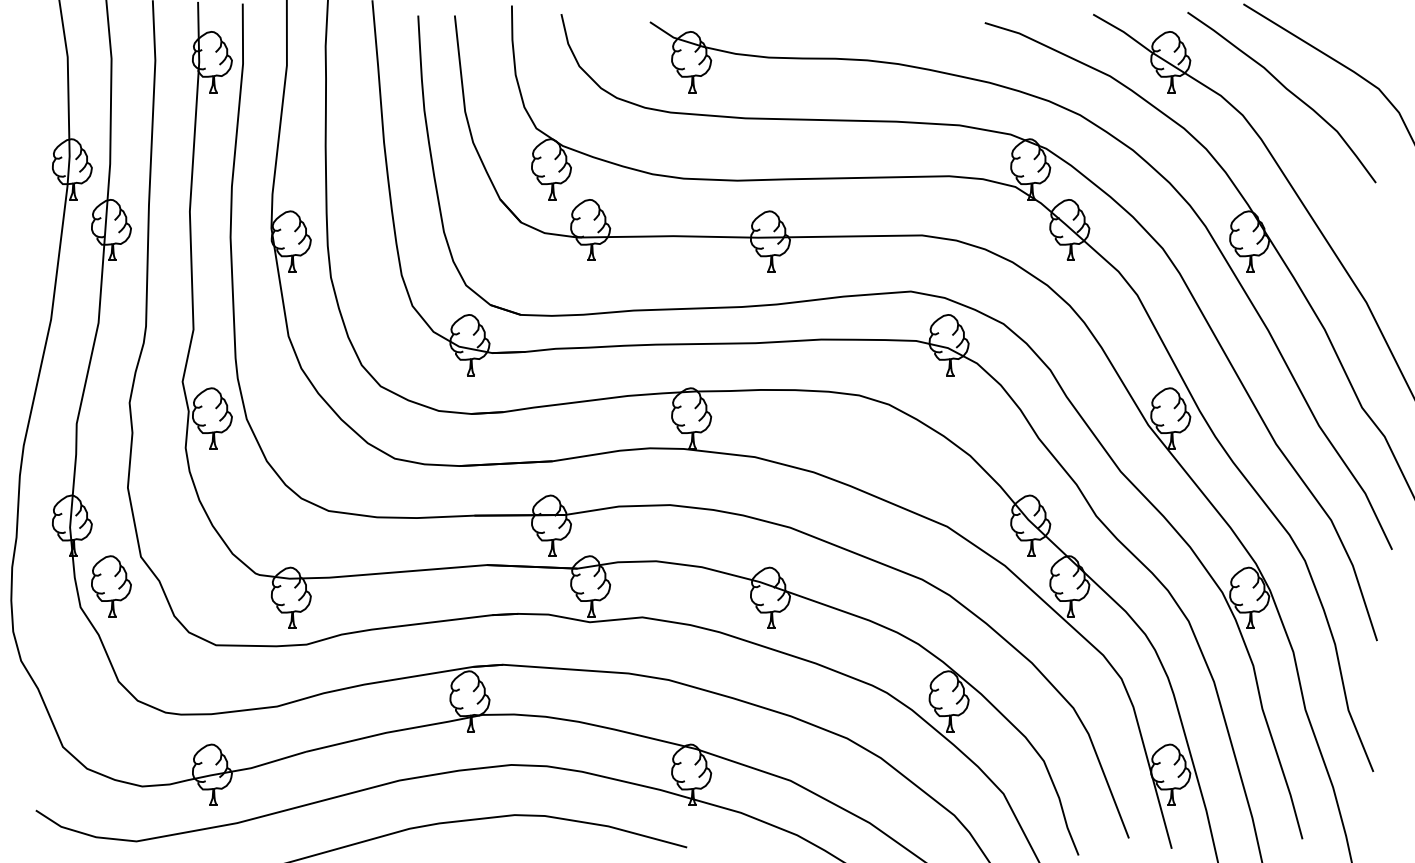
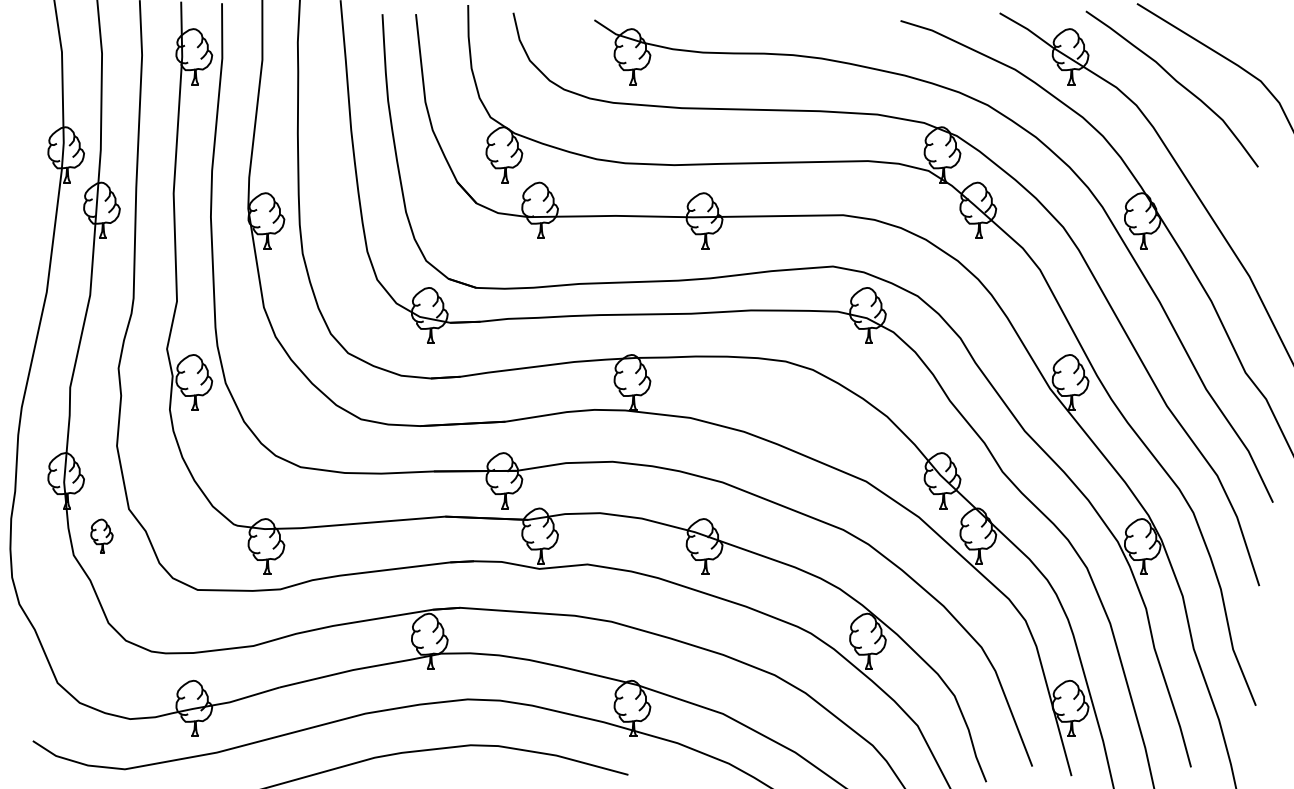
part: (111, 586) -> (102, 536), size x0.6

